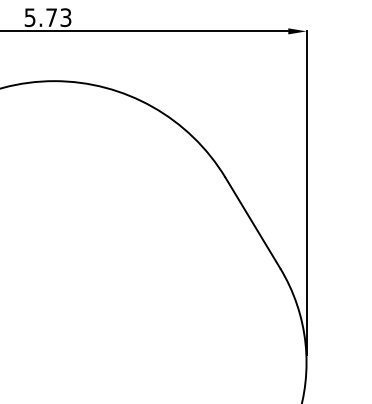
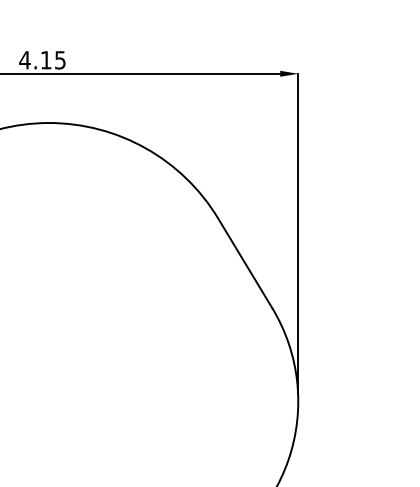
text: (47, 17) -> (42, 60), 5.73 -> 4.15

